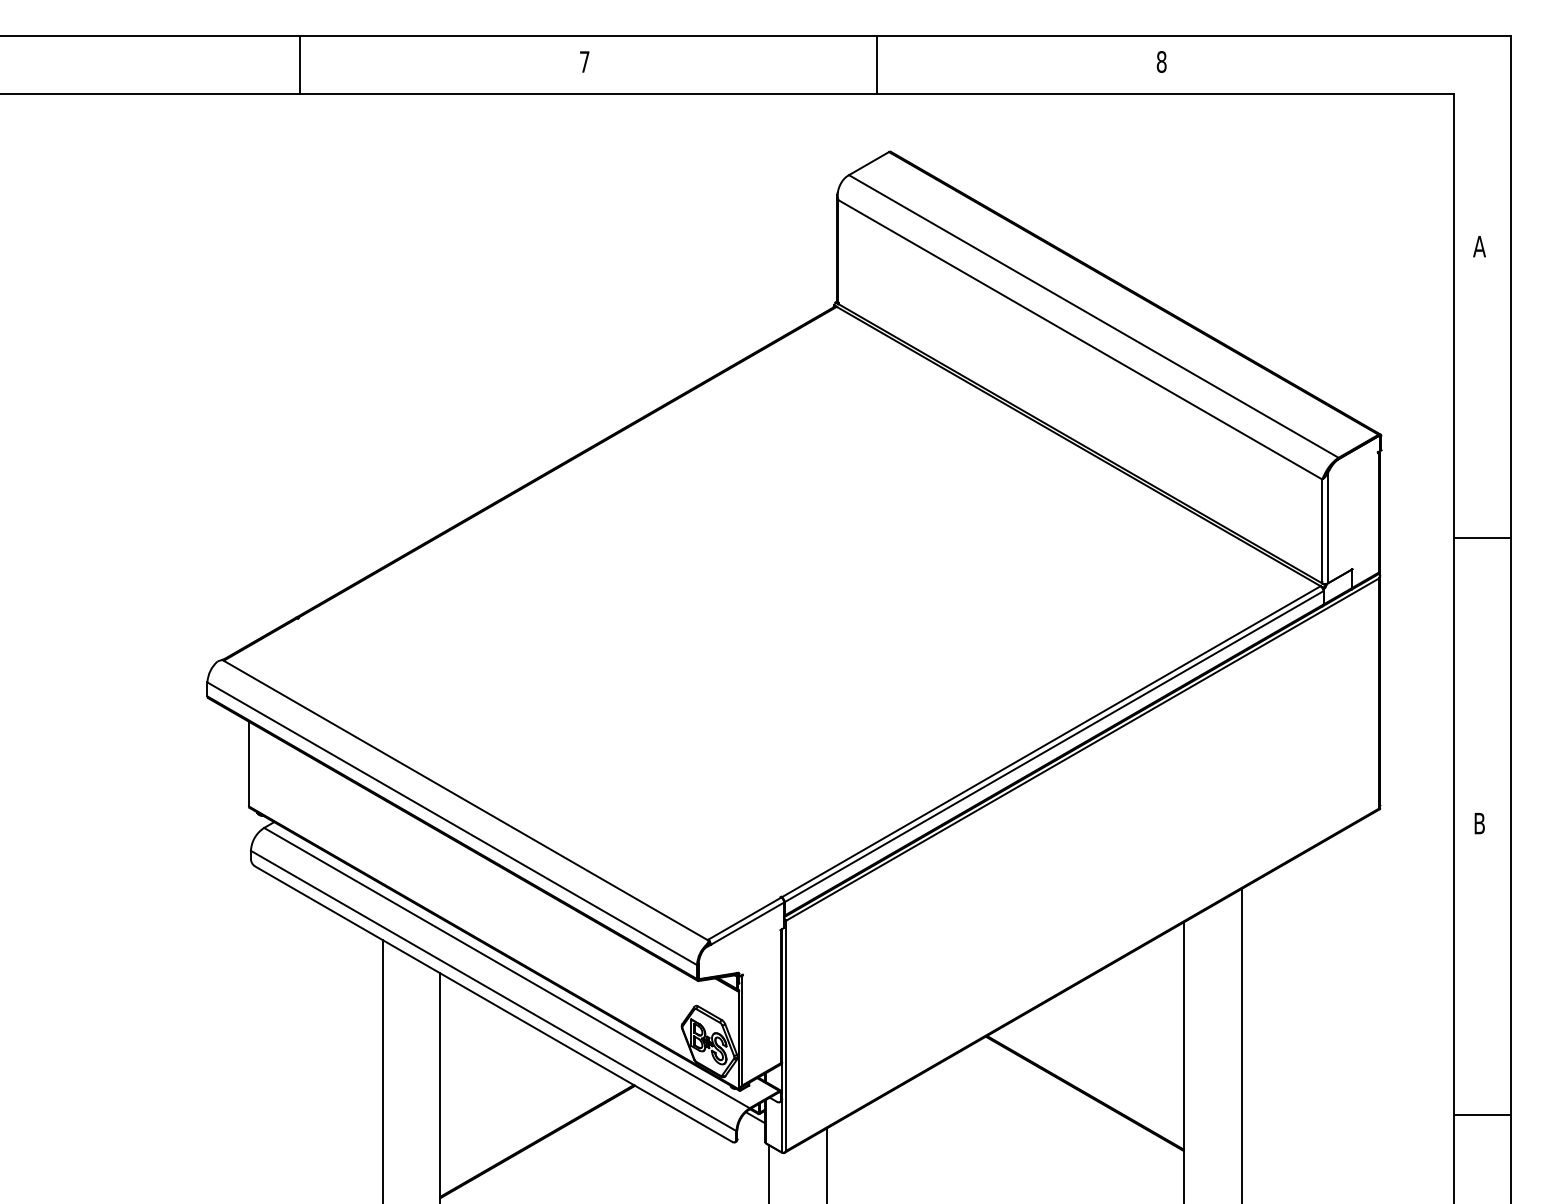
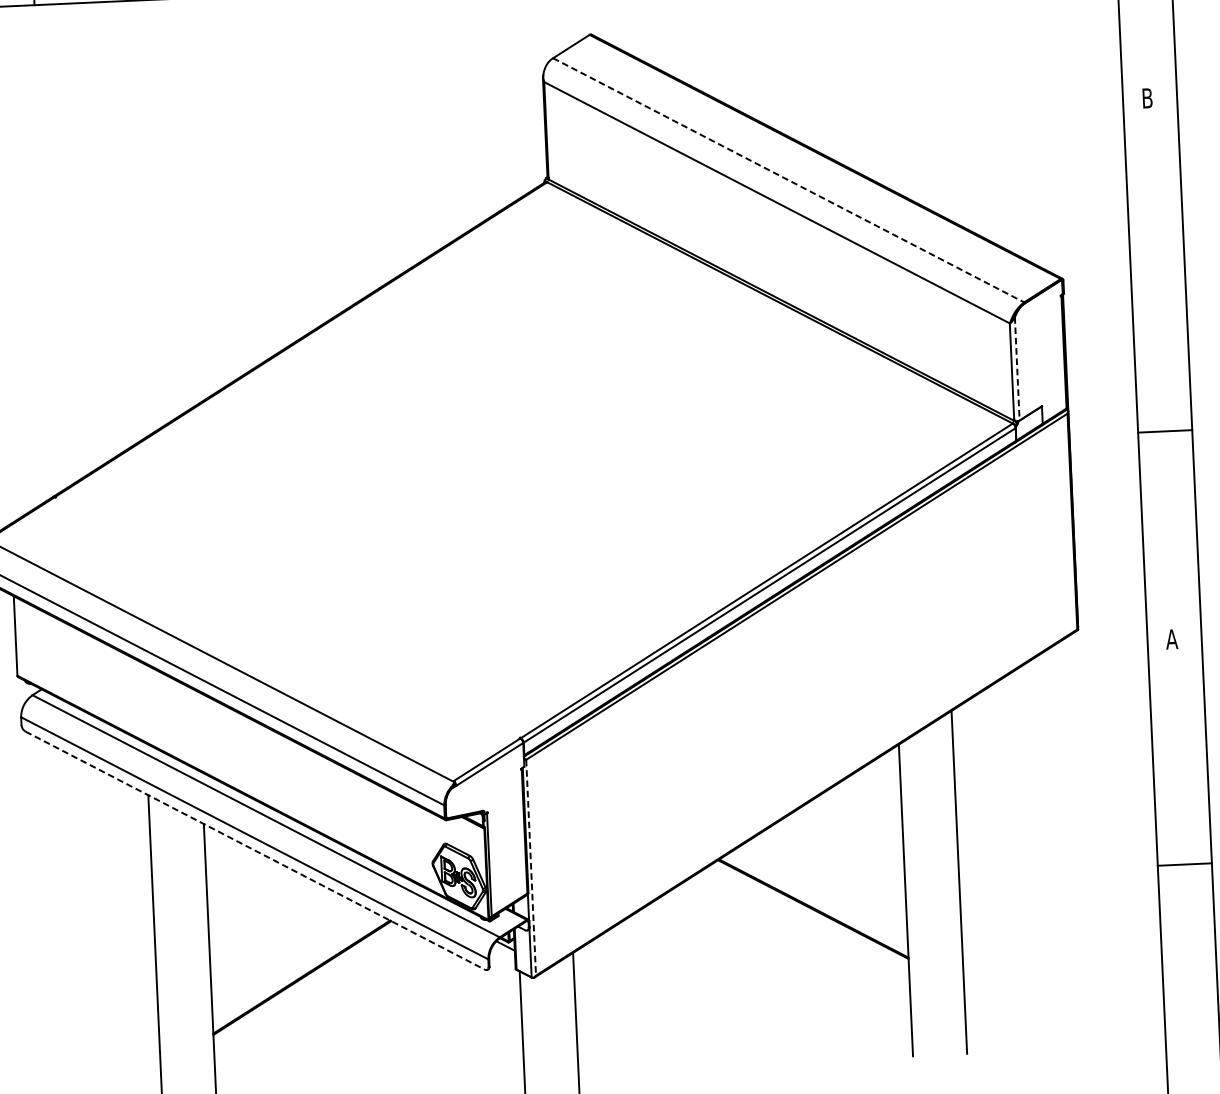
text: (1479, 246) -> (1147, 98), A -> B
line: (1093, 316) -> (788, 180), solid -> dashed
line: (1327, 528) -> (1016, 369), solid -> dashed
line: (1482, 537) -> (1165, 431), moved
text: (1479, 823) -> (1171, 639), B -> A
line: (493, 1004) -> (255, 850), solid -> dashed
line: (786, 1036) -> (531, 868), solid -> dashed
line: (1482, 1114) -> (1184, 864), moved

